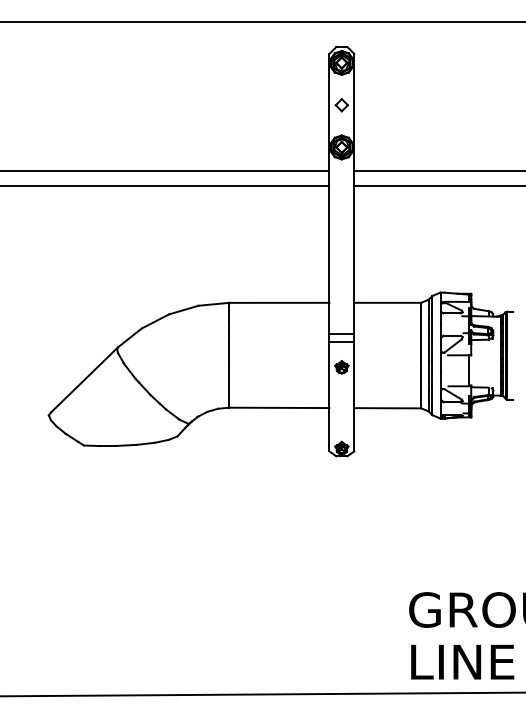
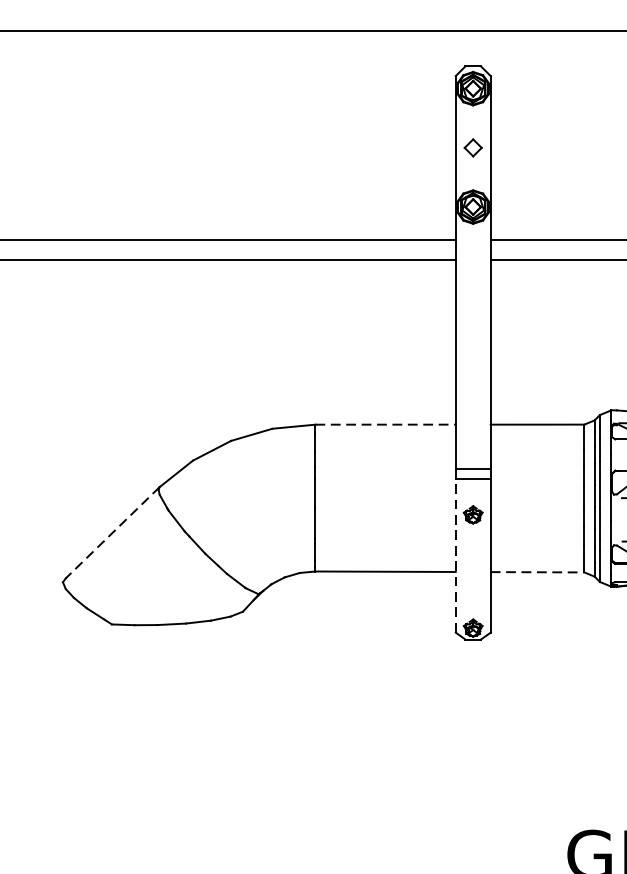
line: (279, 302) -> (385, 424), solid -> dashed
line: (84, 380) -> (112, 533), solid -> dashed
line: (329, 396) -> (455, 555), solid -> dashed
line: (388, 408) -> (538, 572), solid -> dashed

